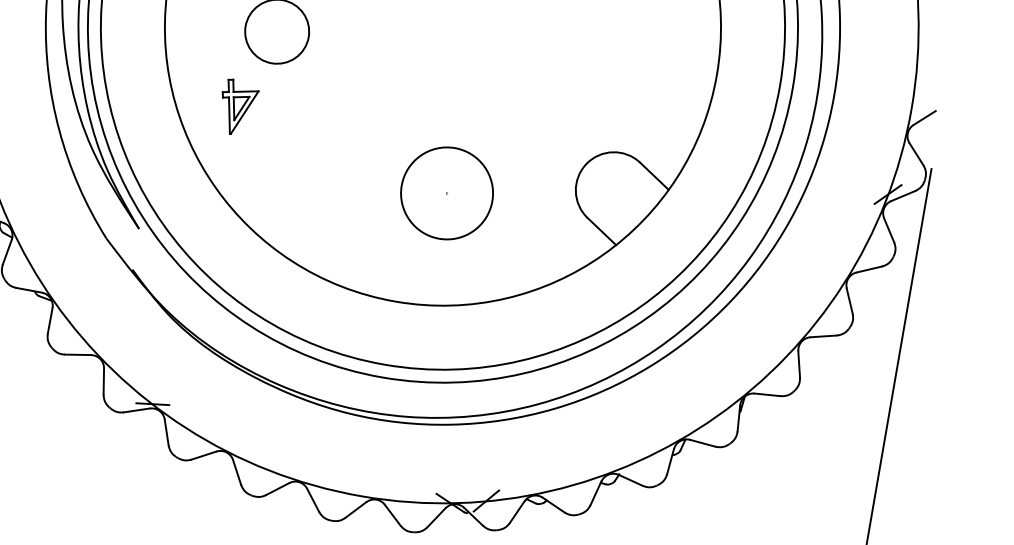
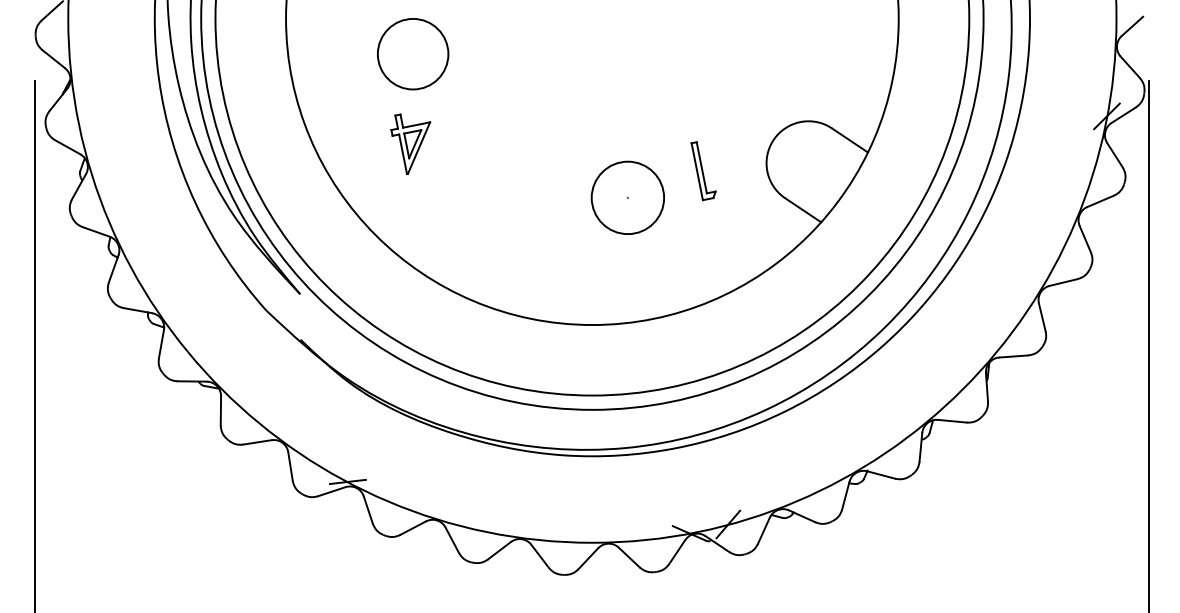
part: (237, 107) -> (410, 143), moved
part: (518, 181) -> (703, 171), added
circle: (446, 193) -> (627, 197), size x0.71

